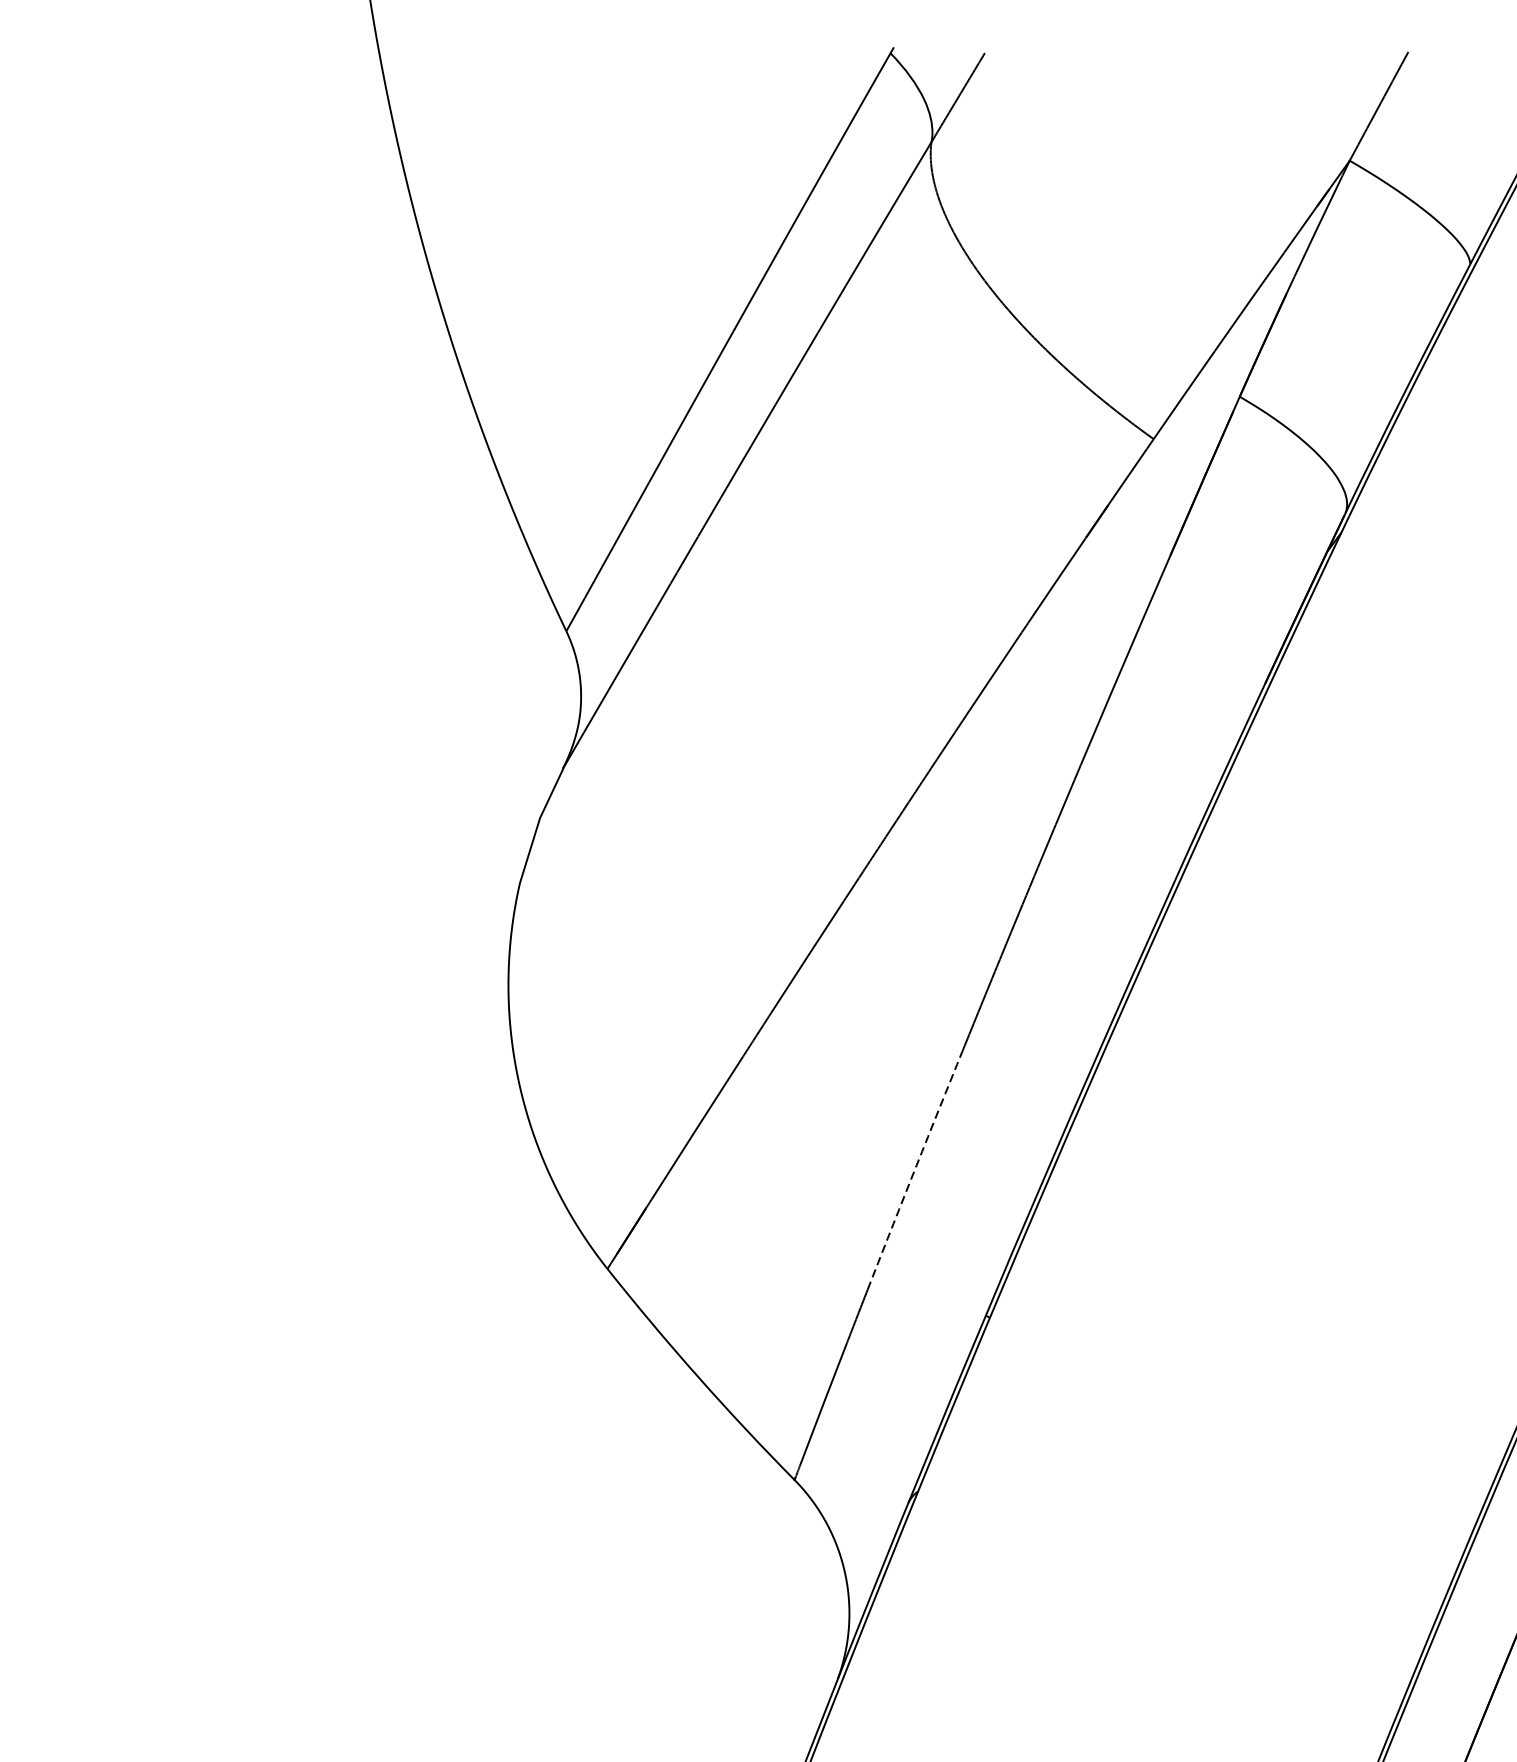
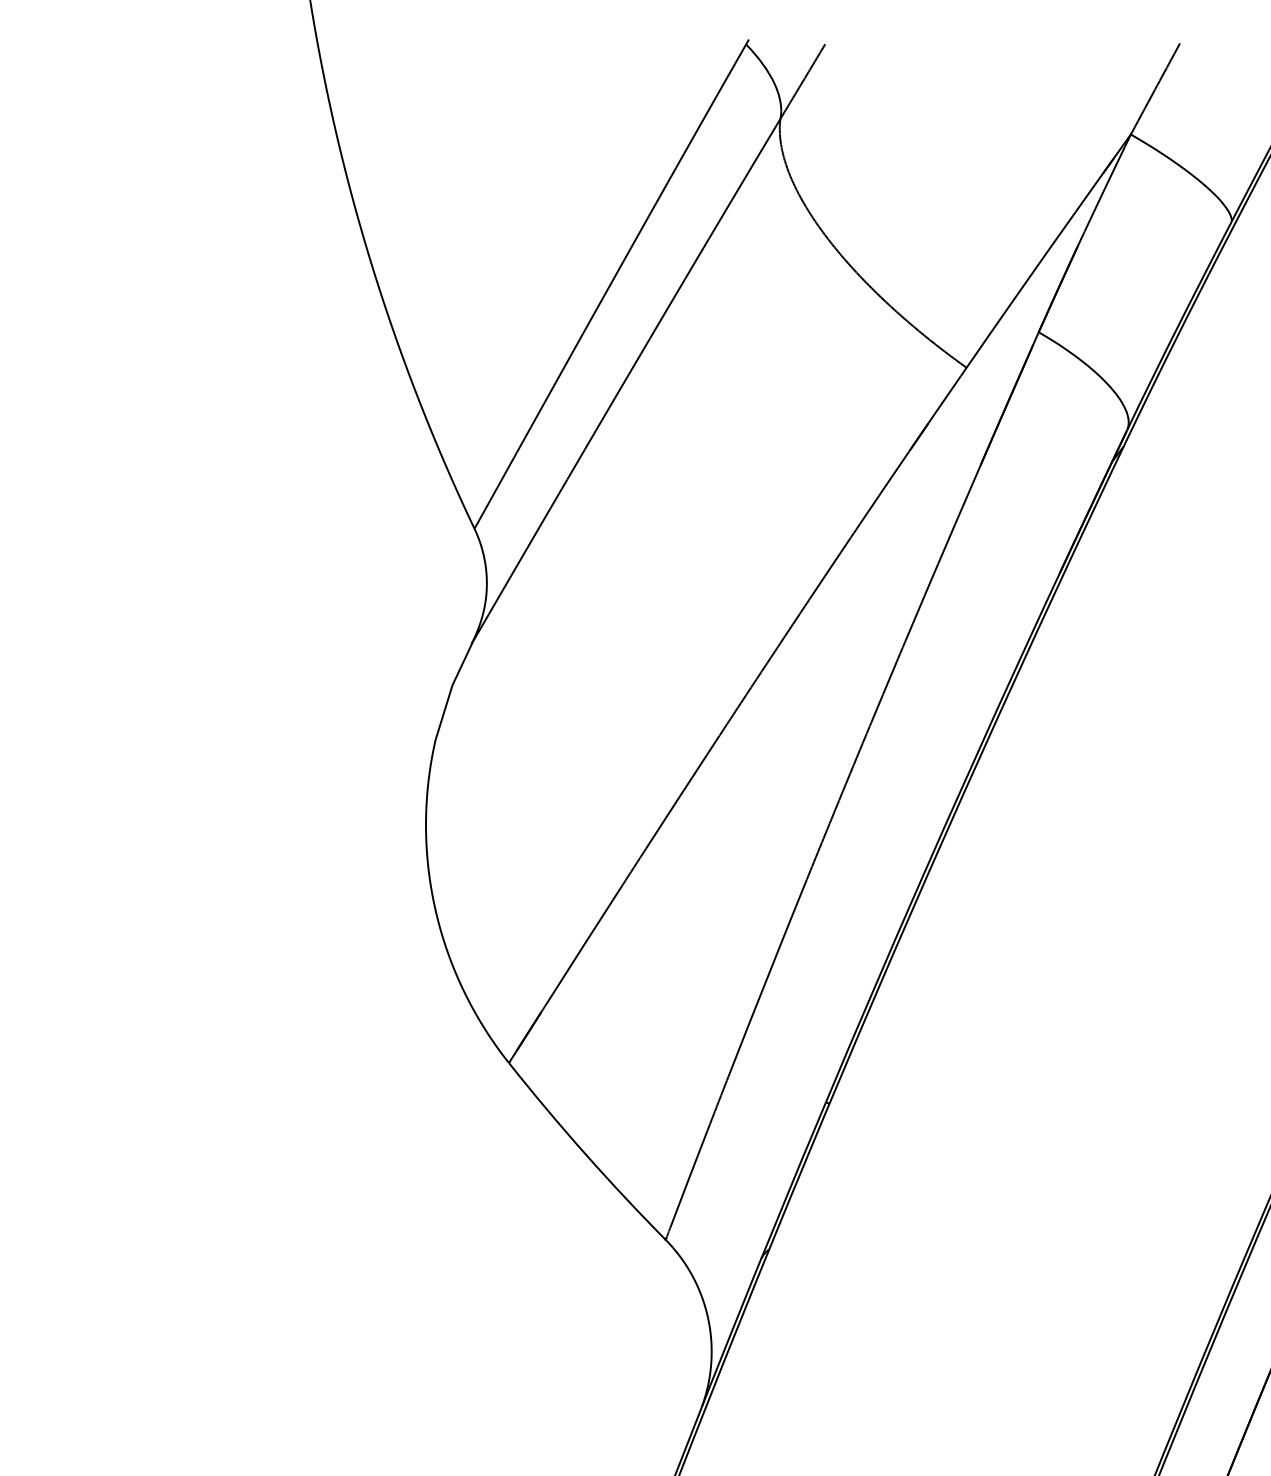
arc: (916, 1165) -> (767, 976), dashed -> solid

